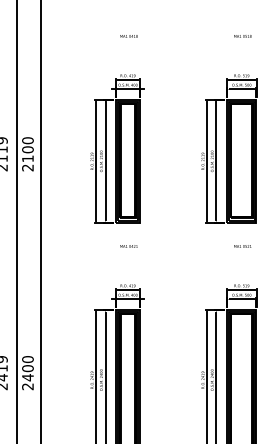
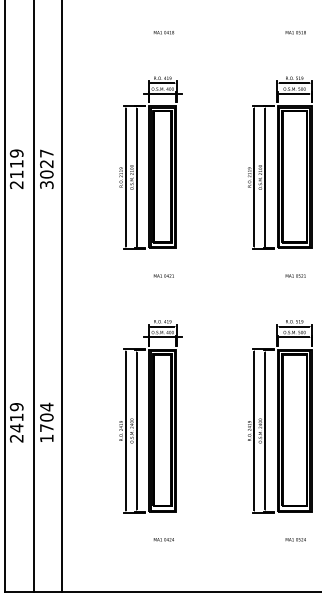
text: (27, 153) -> (46, 168), 2100 -> 3027
text: (27, 372) -> (46, 422), 2400 -> 1704

